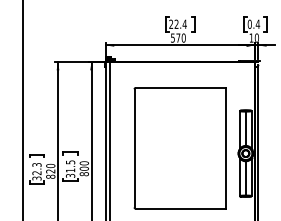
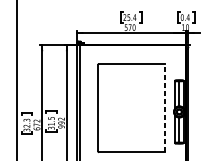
text: (176, 23) -> (128, 16), 22.4 -> 25.4
line: (226, 147) -> (165, 107), solid -> dashed
text: (83, 168) -> (60, 122), 800 -> 992
text: (50, 170) -> (36, 124), 820 -> 672

